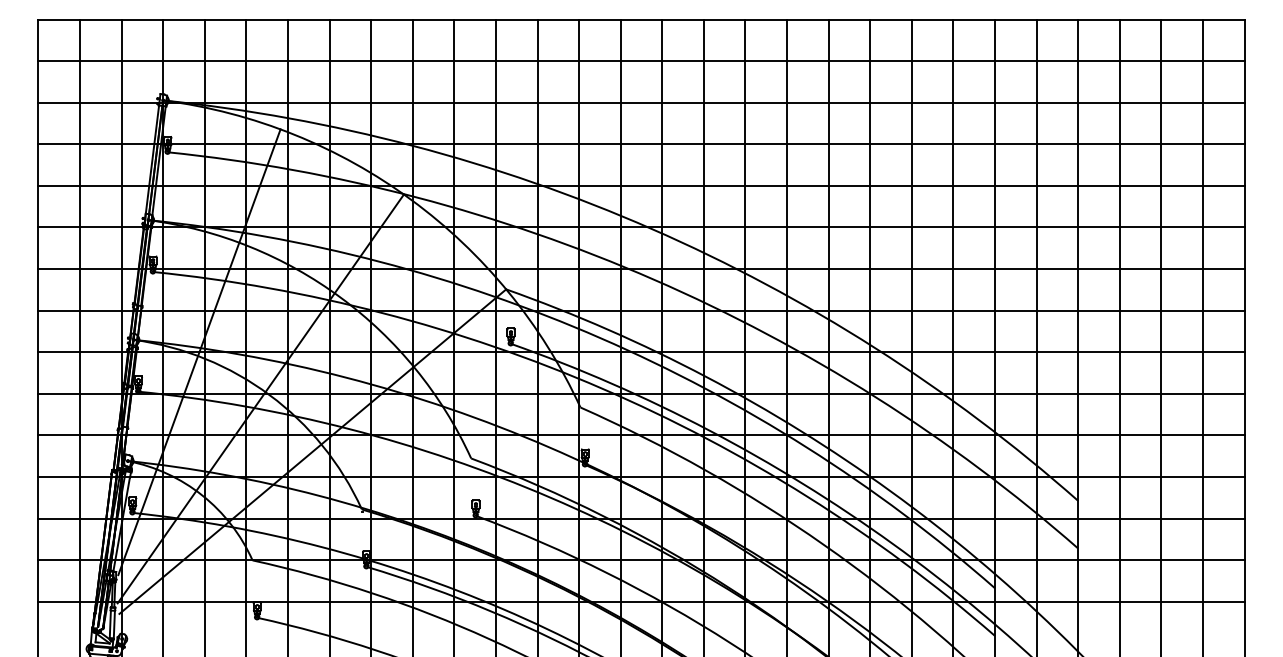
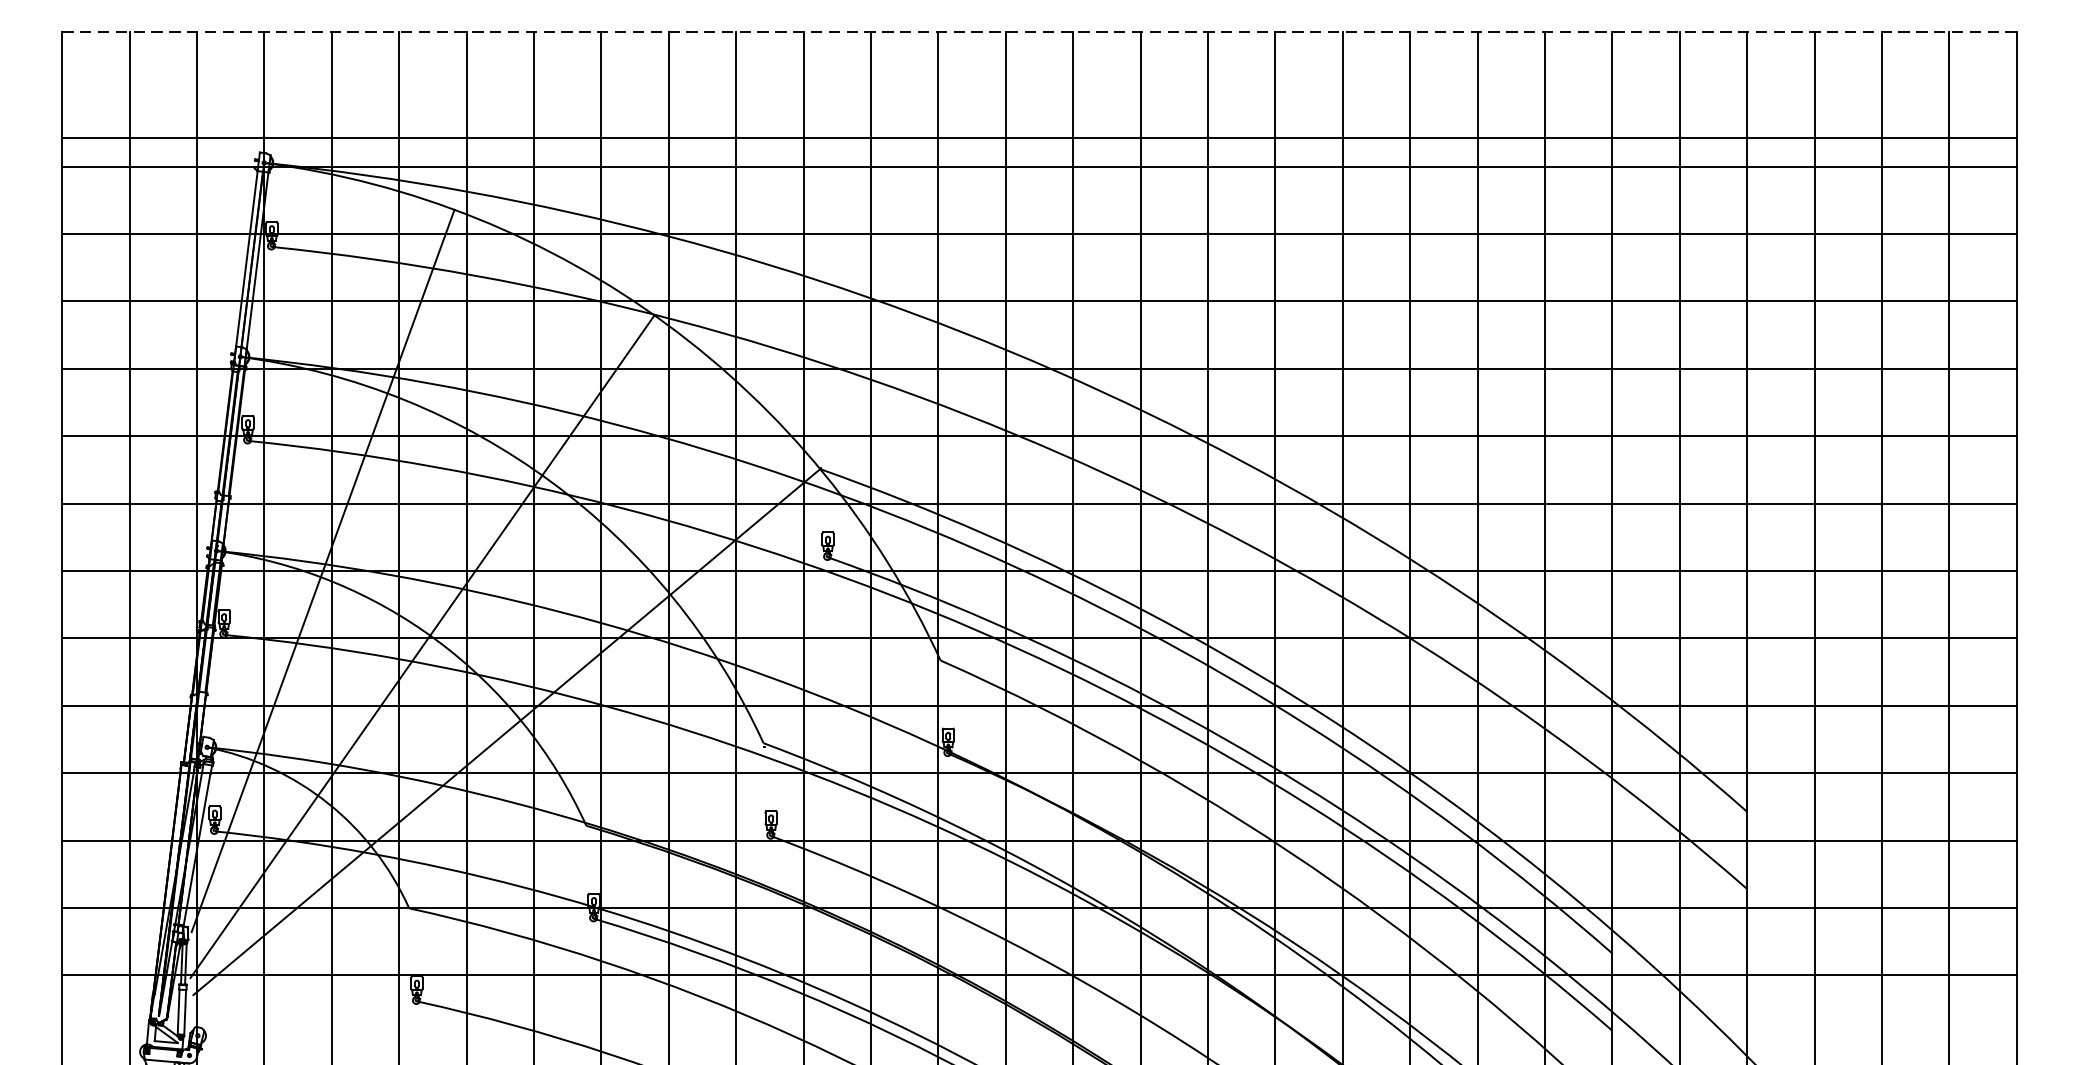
line: (642, 19) -> (1041, 31), solid -> dashed
line: (641, 61) -> (1039, 138), moved

